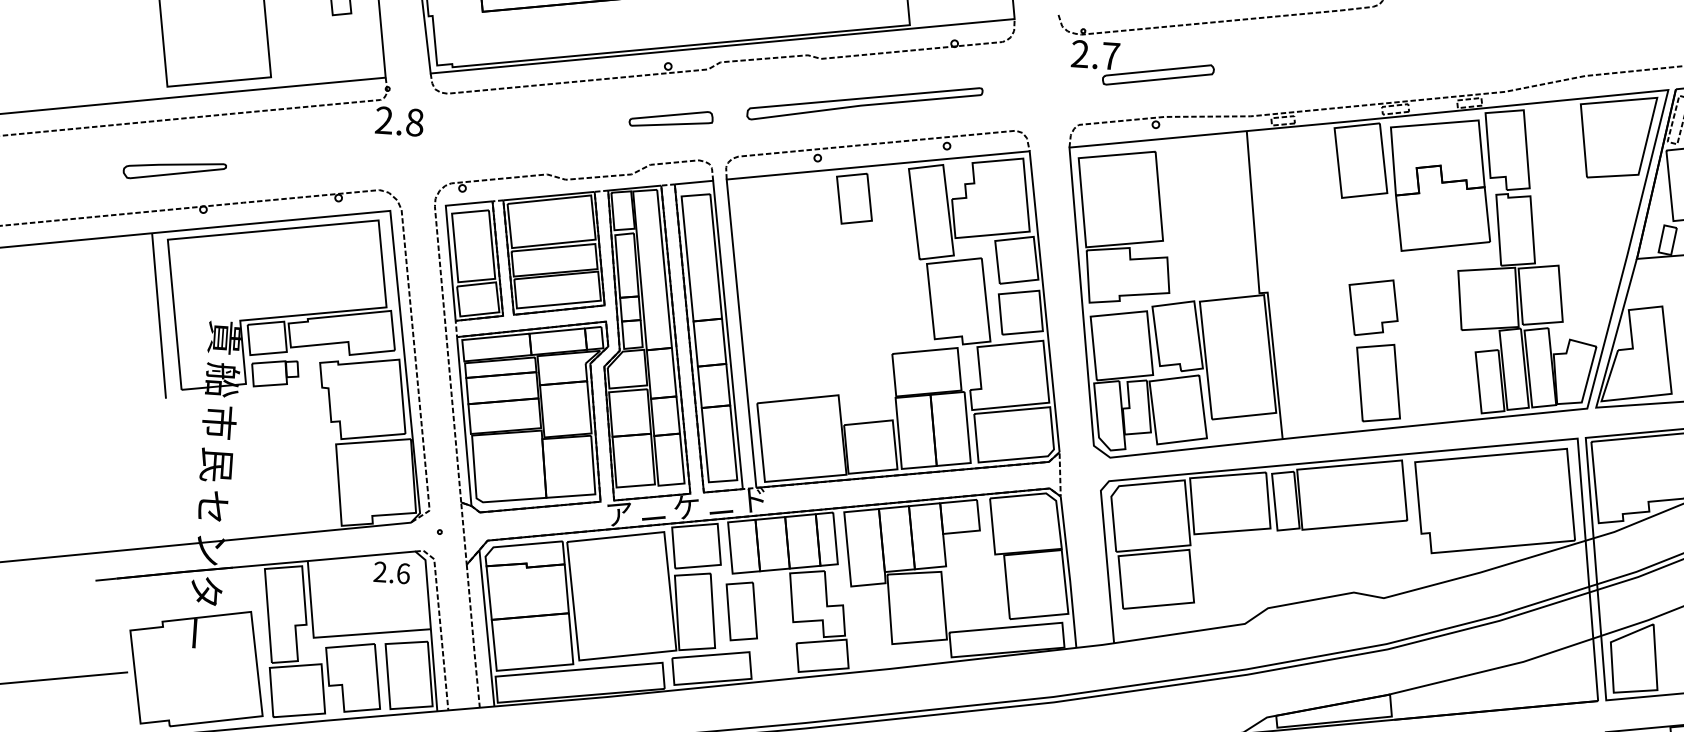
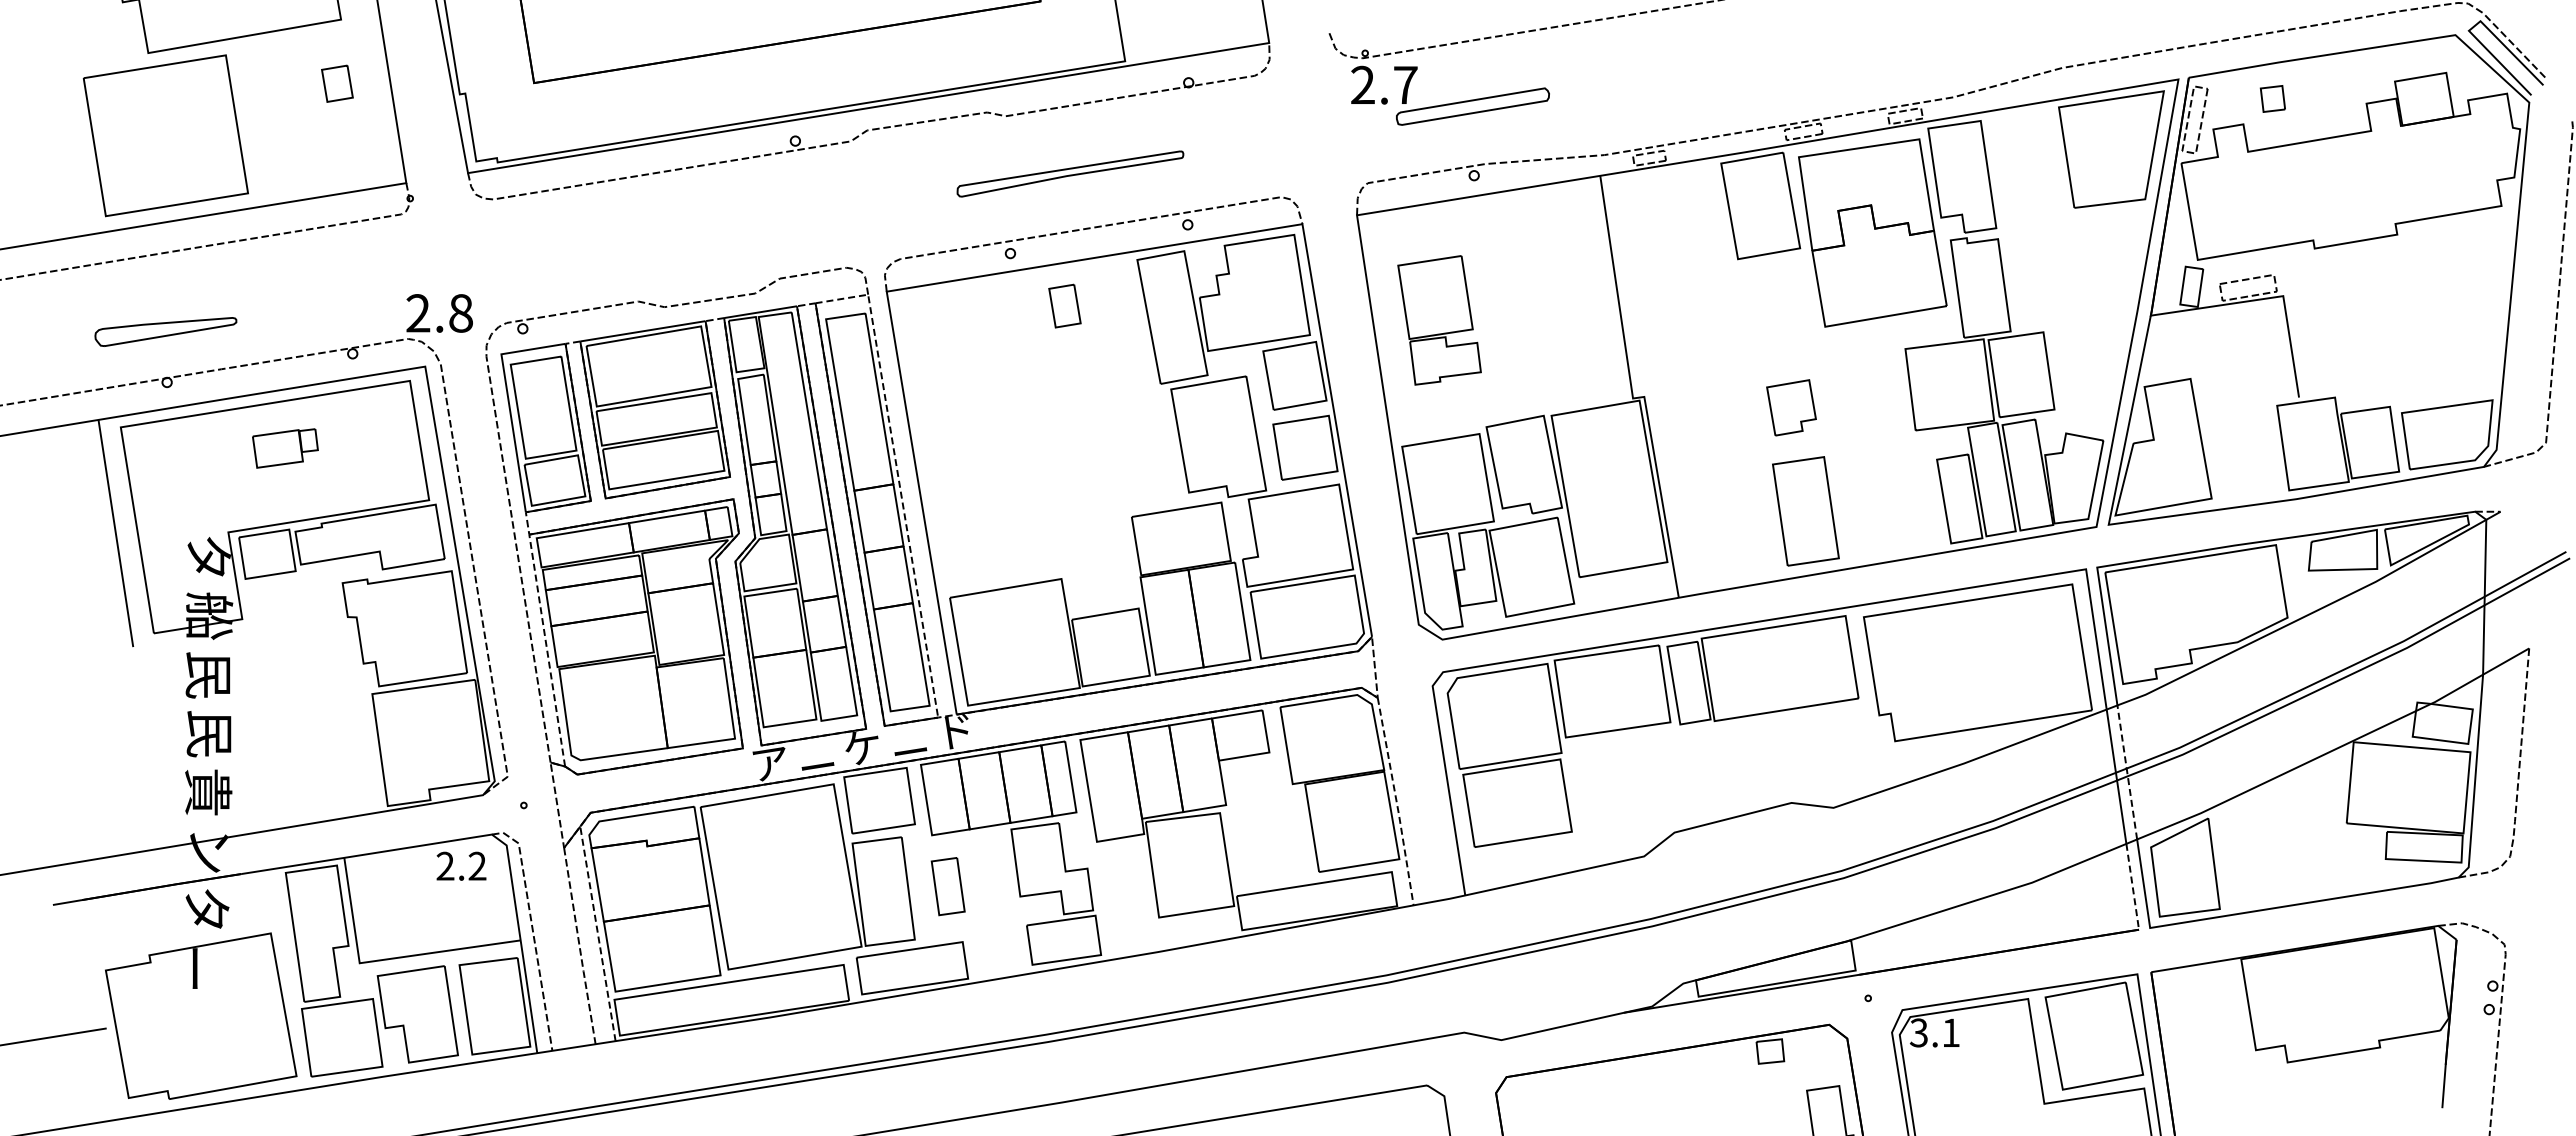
part: (864, 103) -> (1070, 173), size x0.7
part: (671, 119) -> (804, 213), removed
text: (399, 121) -> (439, 313), moved
part: (174, 170) -> (165, 331), moved
part: (854, 198) -> (1064, 305), size x0.6
part: (1123, 227) -> (1439, 320), size x0.6
part: (1373, 307) -> (1791, 407), size x0.7
line: (725, 315) -> (898, 479), solid -> dashed
text: (224, 337) -> (208, 557), 貴 -> タ
part: (275, 373) -> (285, 448), moved
line: (464, 421) -> (547, 650), solid -> dashed
text: (218, 422) -> (208, 675), 市 -> 民
text: (213, 507) -> (208, 792), セ -> 貴
line: (1069, 572) -> (1396, 802), solid -> dashed
text: (403, 573) -> (477, 865), 2.6 -> 2.2
line: (1597, 587) -> (2127, 772), solid -> dashed
part: (741, 611) -> (947, 886), size x0.7
line: (486, 628) -> (597, 933), solid -> dashed
line: (1595, 670) -> (2132, 887), solid -> dashed

